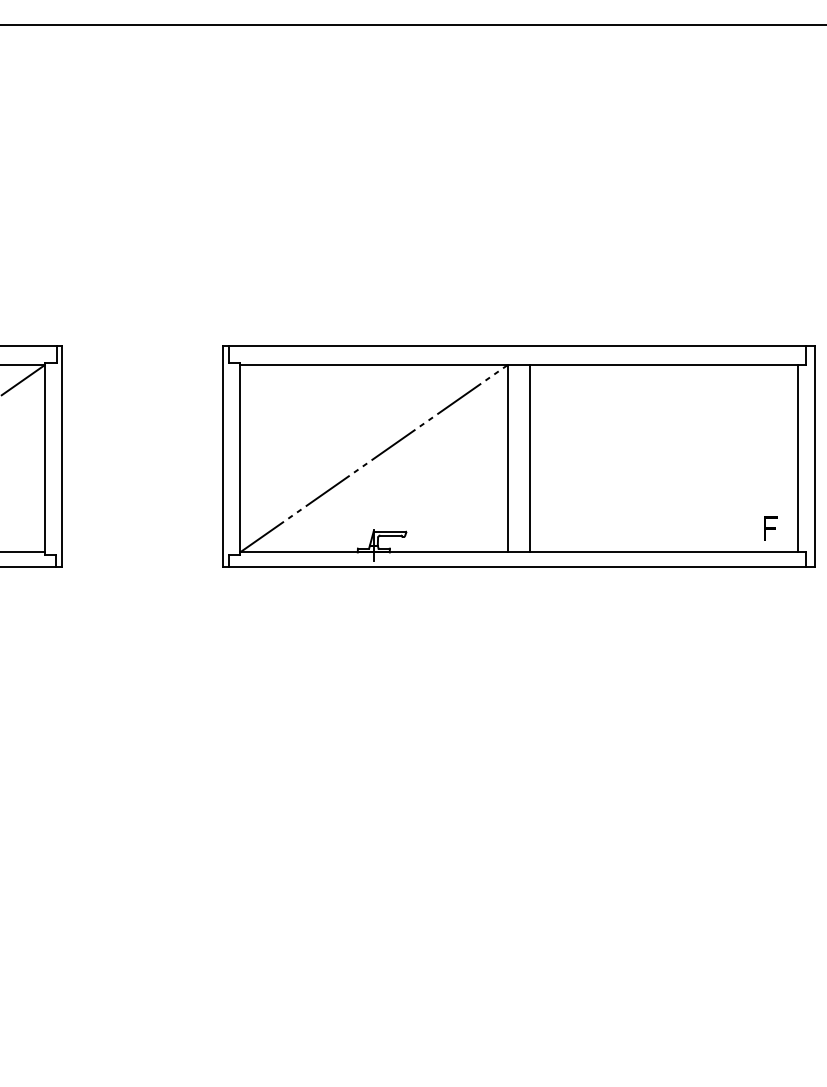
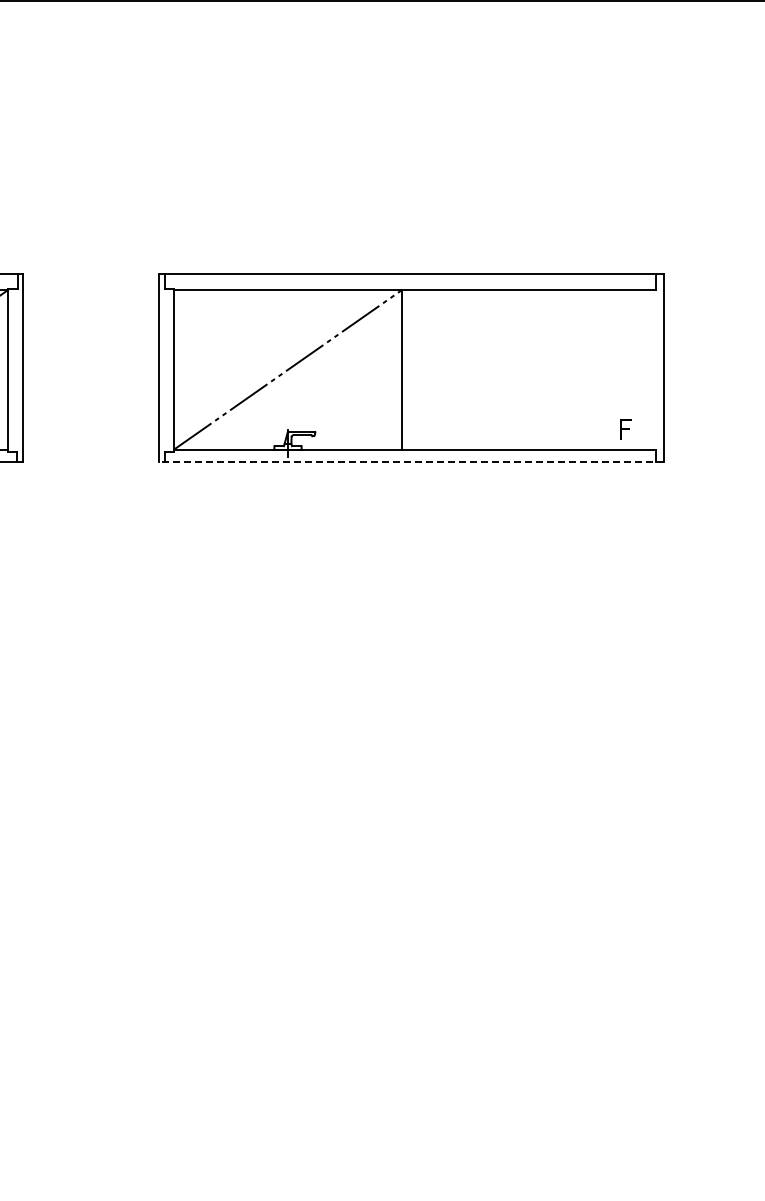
line: (530, 458) -> (421, 369), removed
line: (797, 458) -> (648, 369), removed
line: (518, 567) -> (411, 462), solid -> dashed

